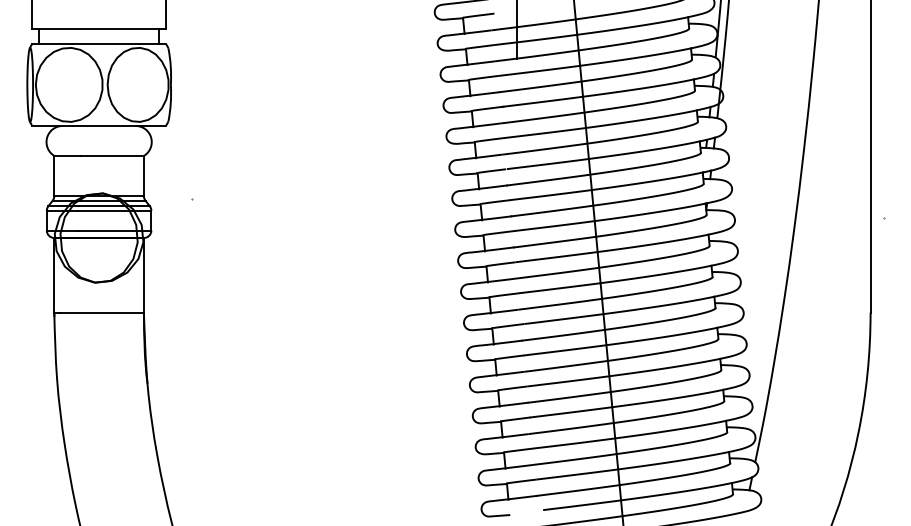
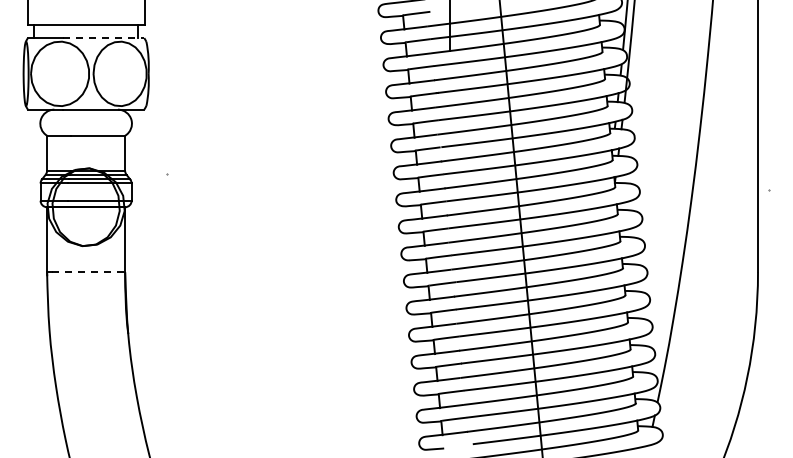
line: (119, 43) -> (103, 37), solid -> dashed
line: (102, 312) -> (89, 272), solid -> dashed

